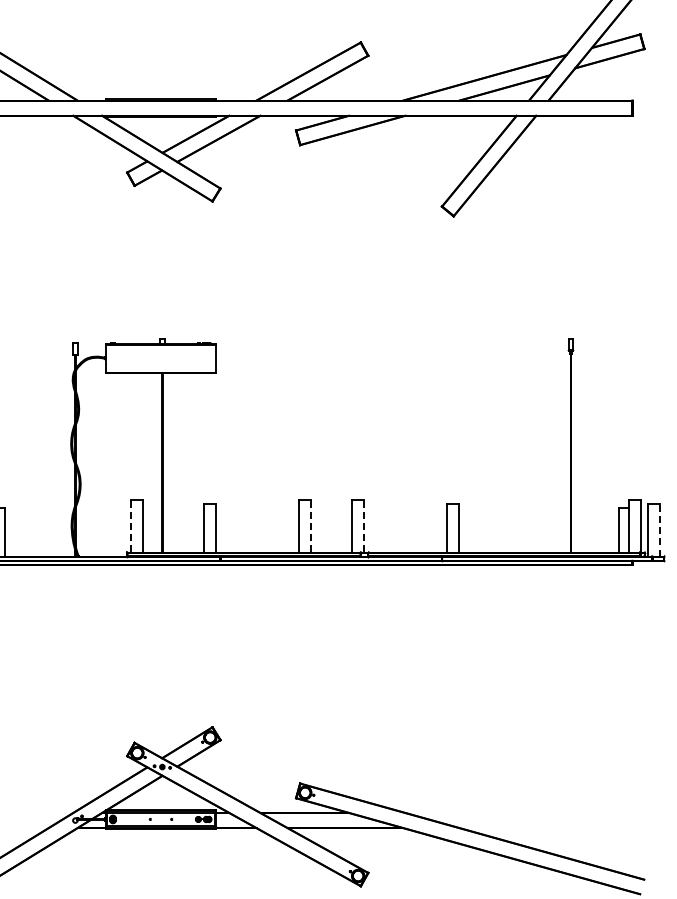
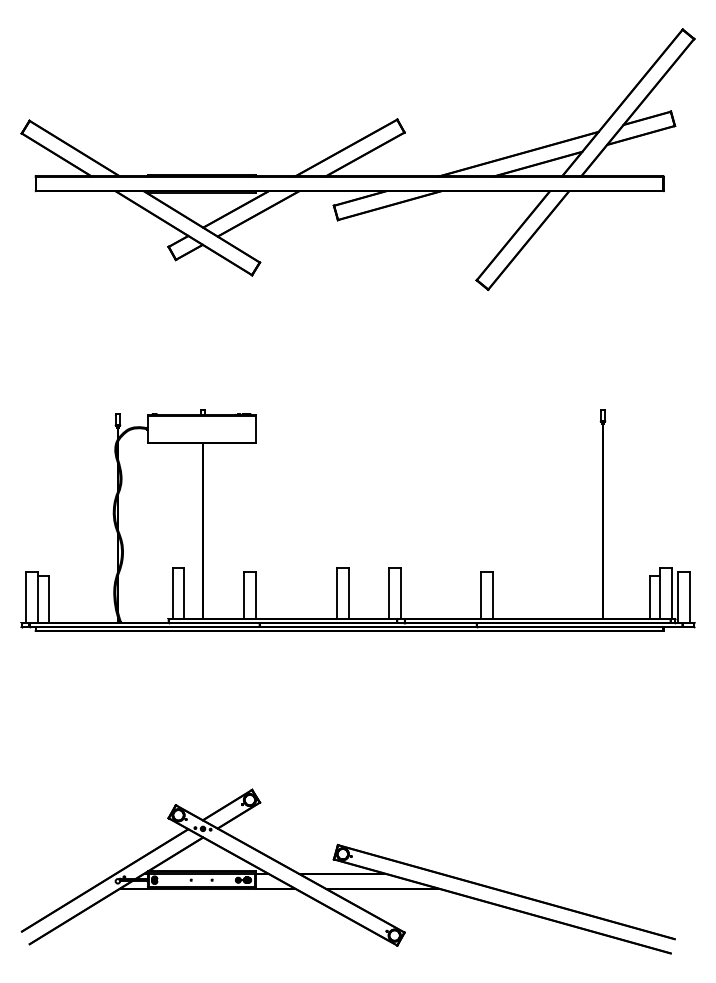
line: (131, 526) -> (172, 593), dashed -> solid
line: (310, 526) -> (348, 593), dashed -> solid
line: (364, 526) -> (400, 593), dashed -> solid
line: (659, 530) -> (689, 597), dashed -> solid

